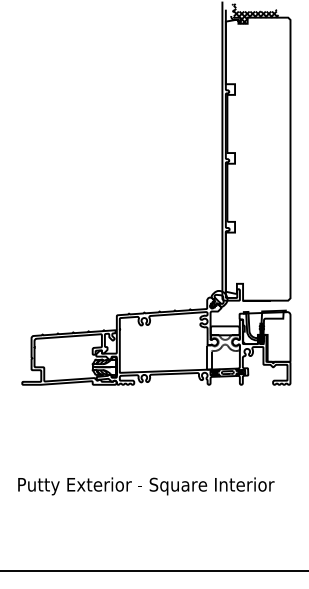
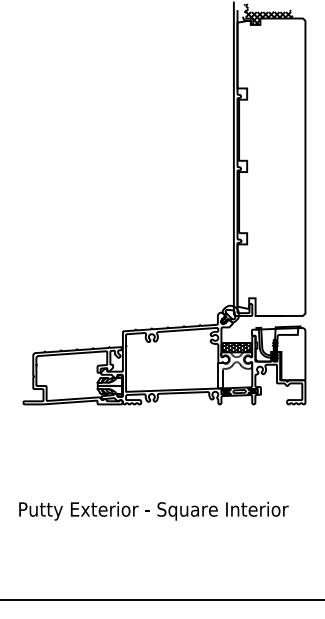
hatch: (224, 330) -> (236, 347), added

